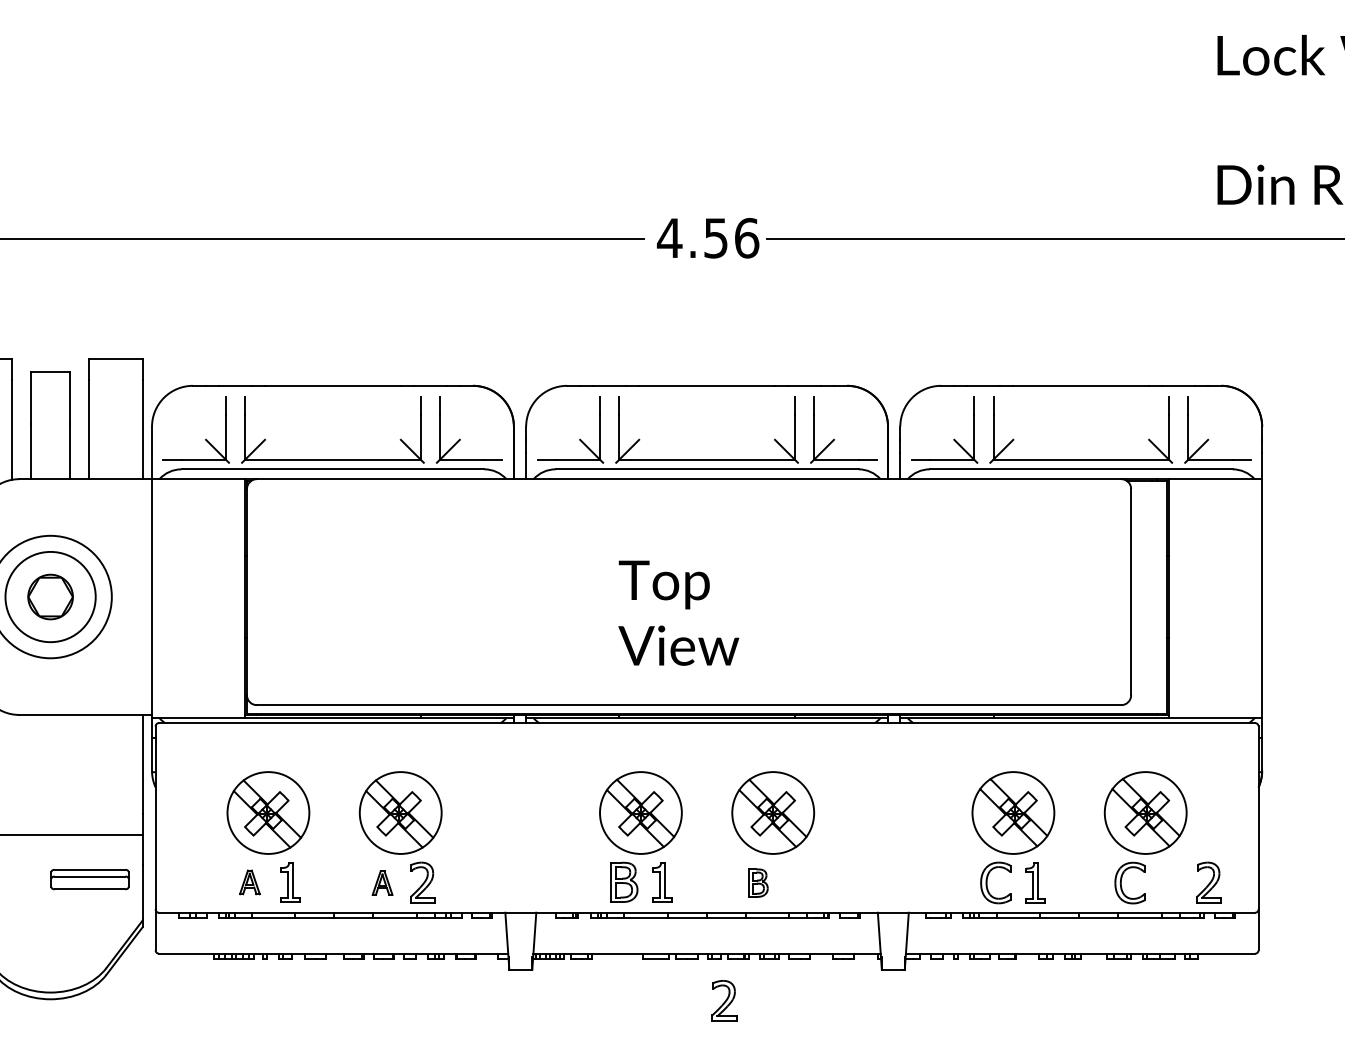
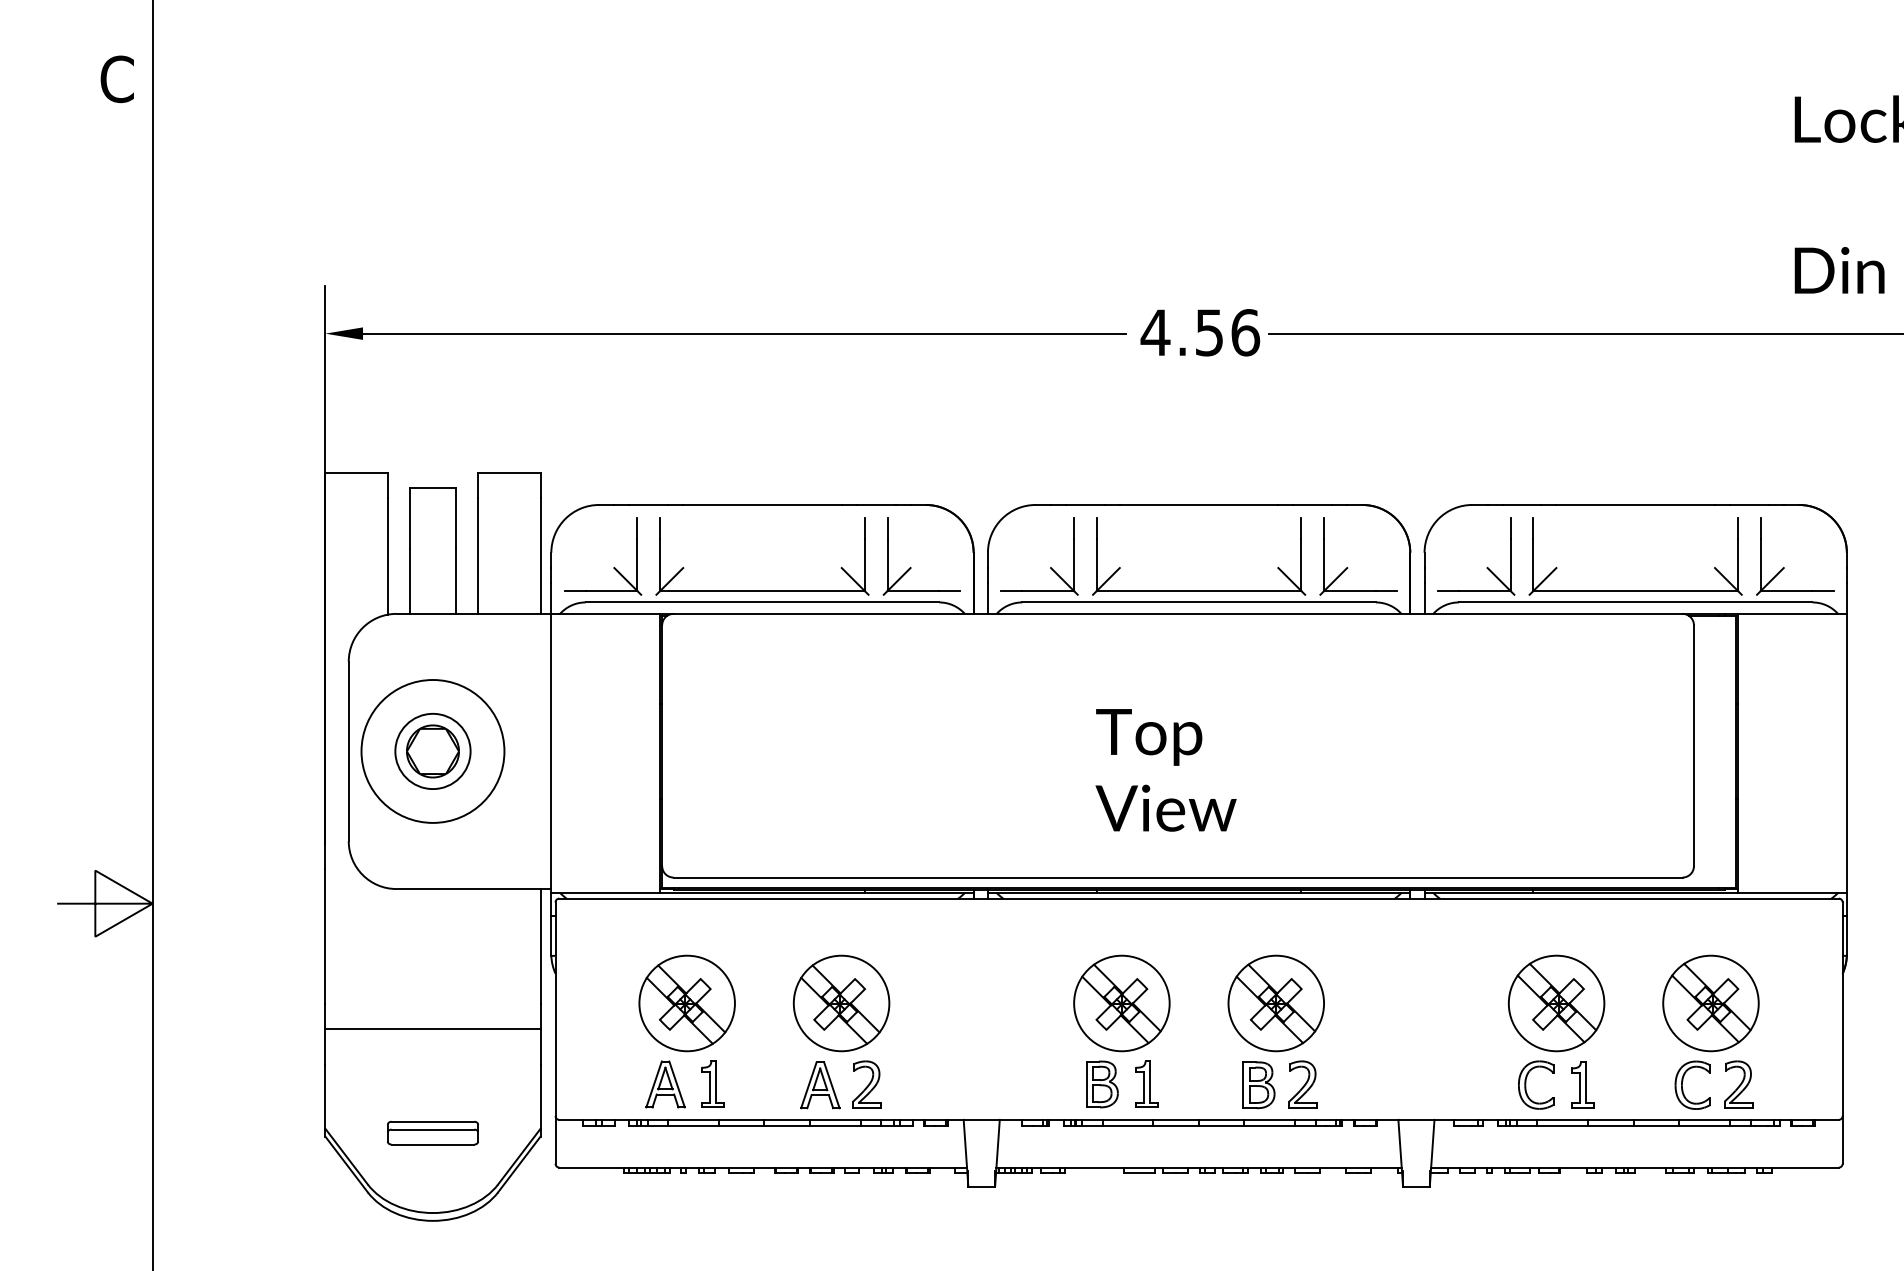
circle: (50, 597) -> (432, 751), size x0.71
part: (89, 879) -> (432, 1133), moved
part: (249, 882) -> (665, 1084), size x1.67
part: (1208, 882) -> (1738, 1084), moved
part: (382, 883) -> (820, 1085), size x1.67
part: (757, 883) -> (1258, 1085), size x1.43
part: (723, 1000) -> (1302, 1084), moved

